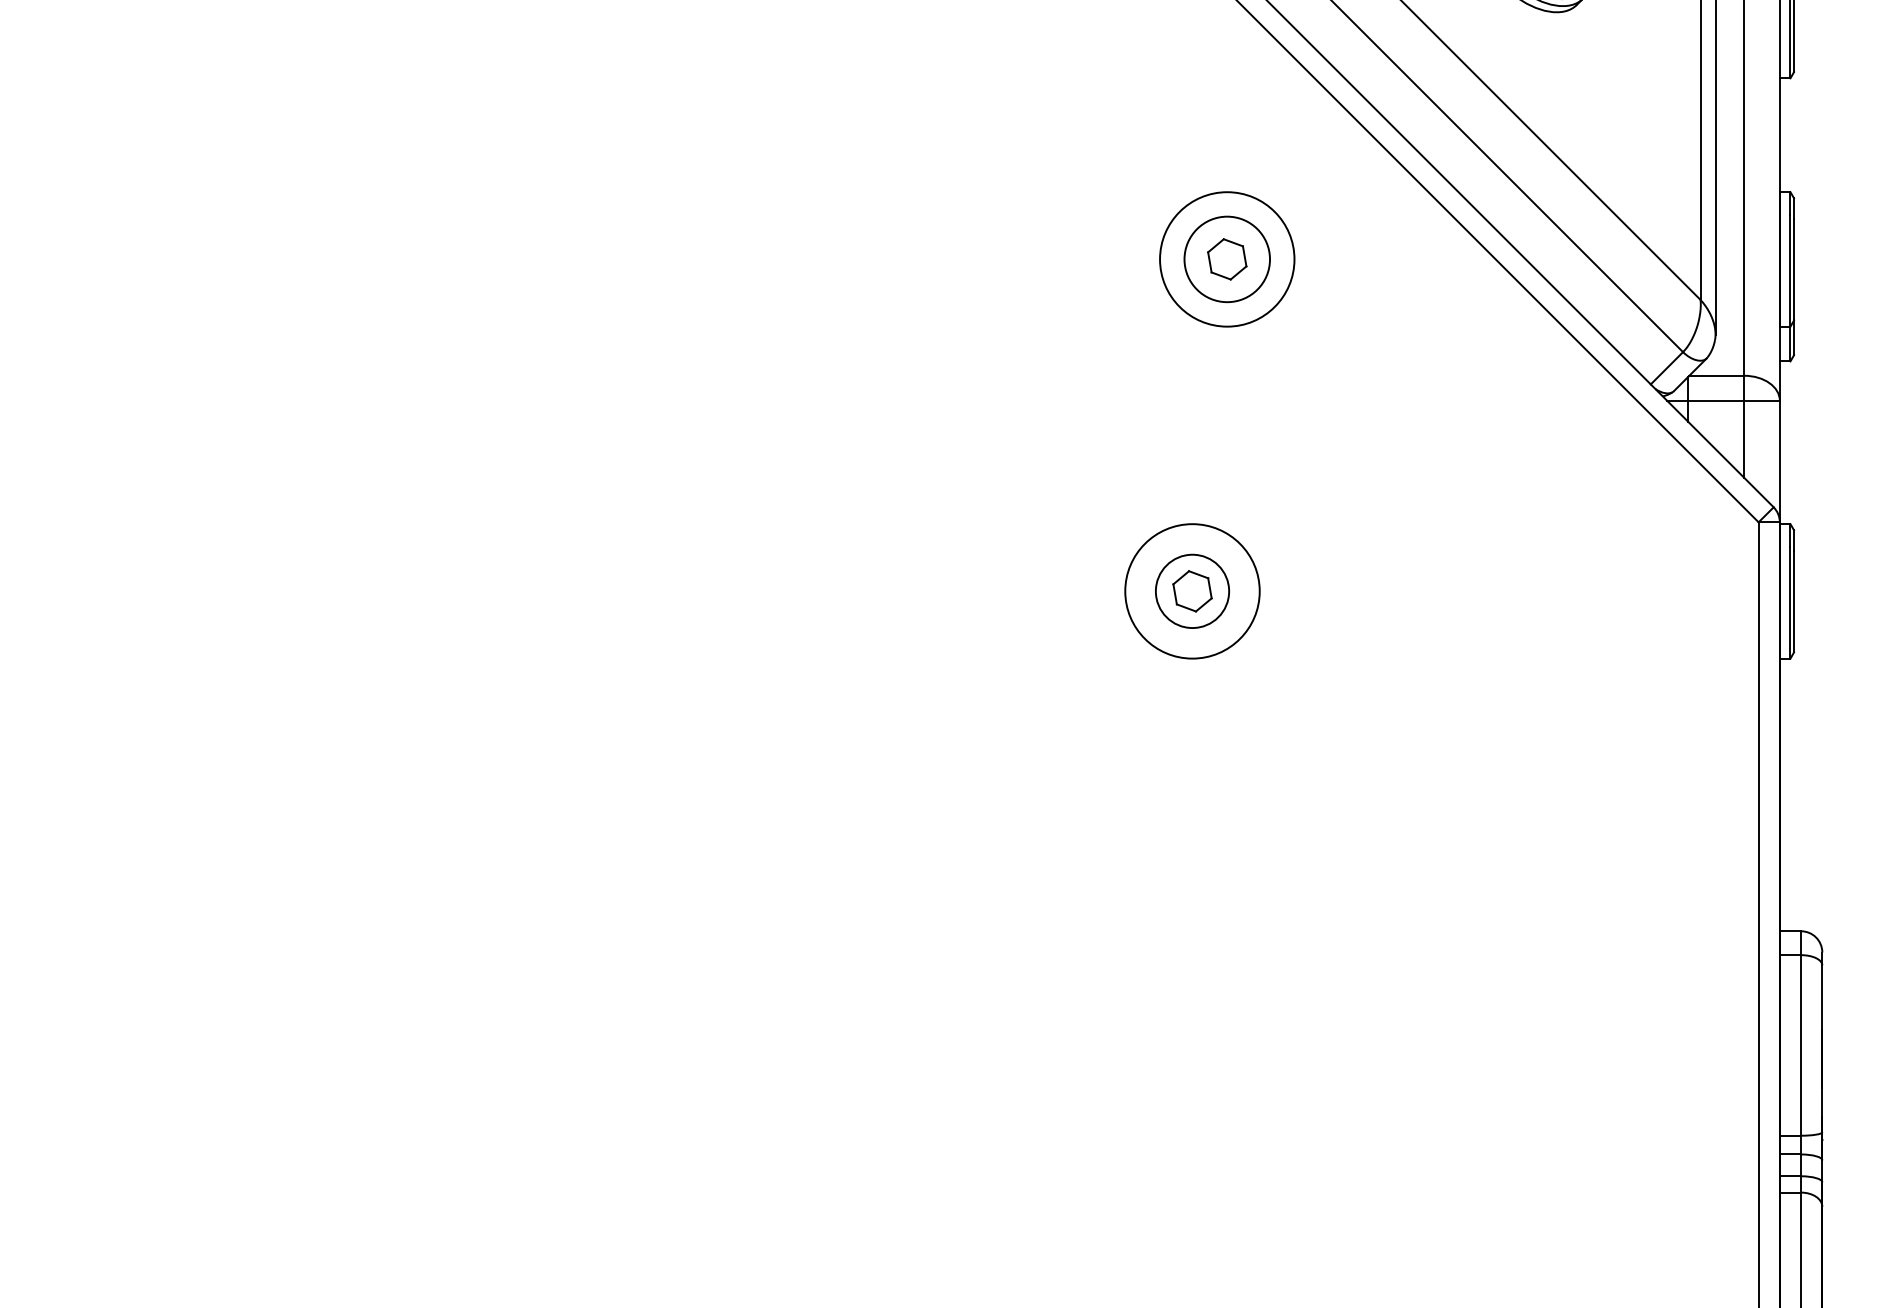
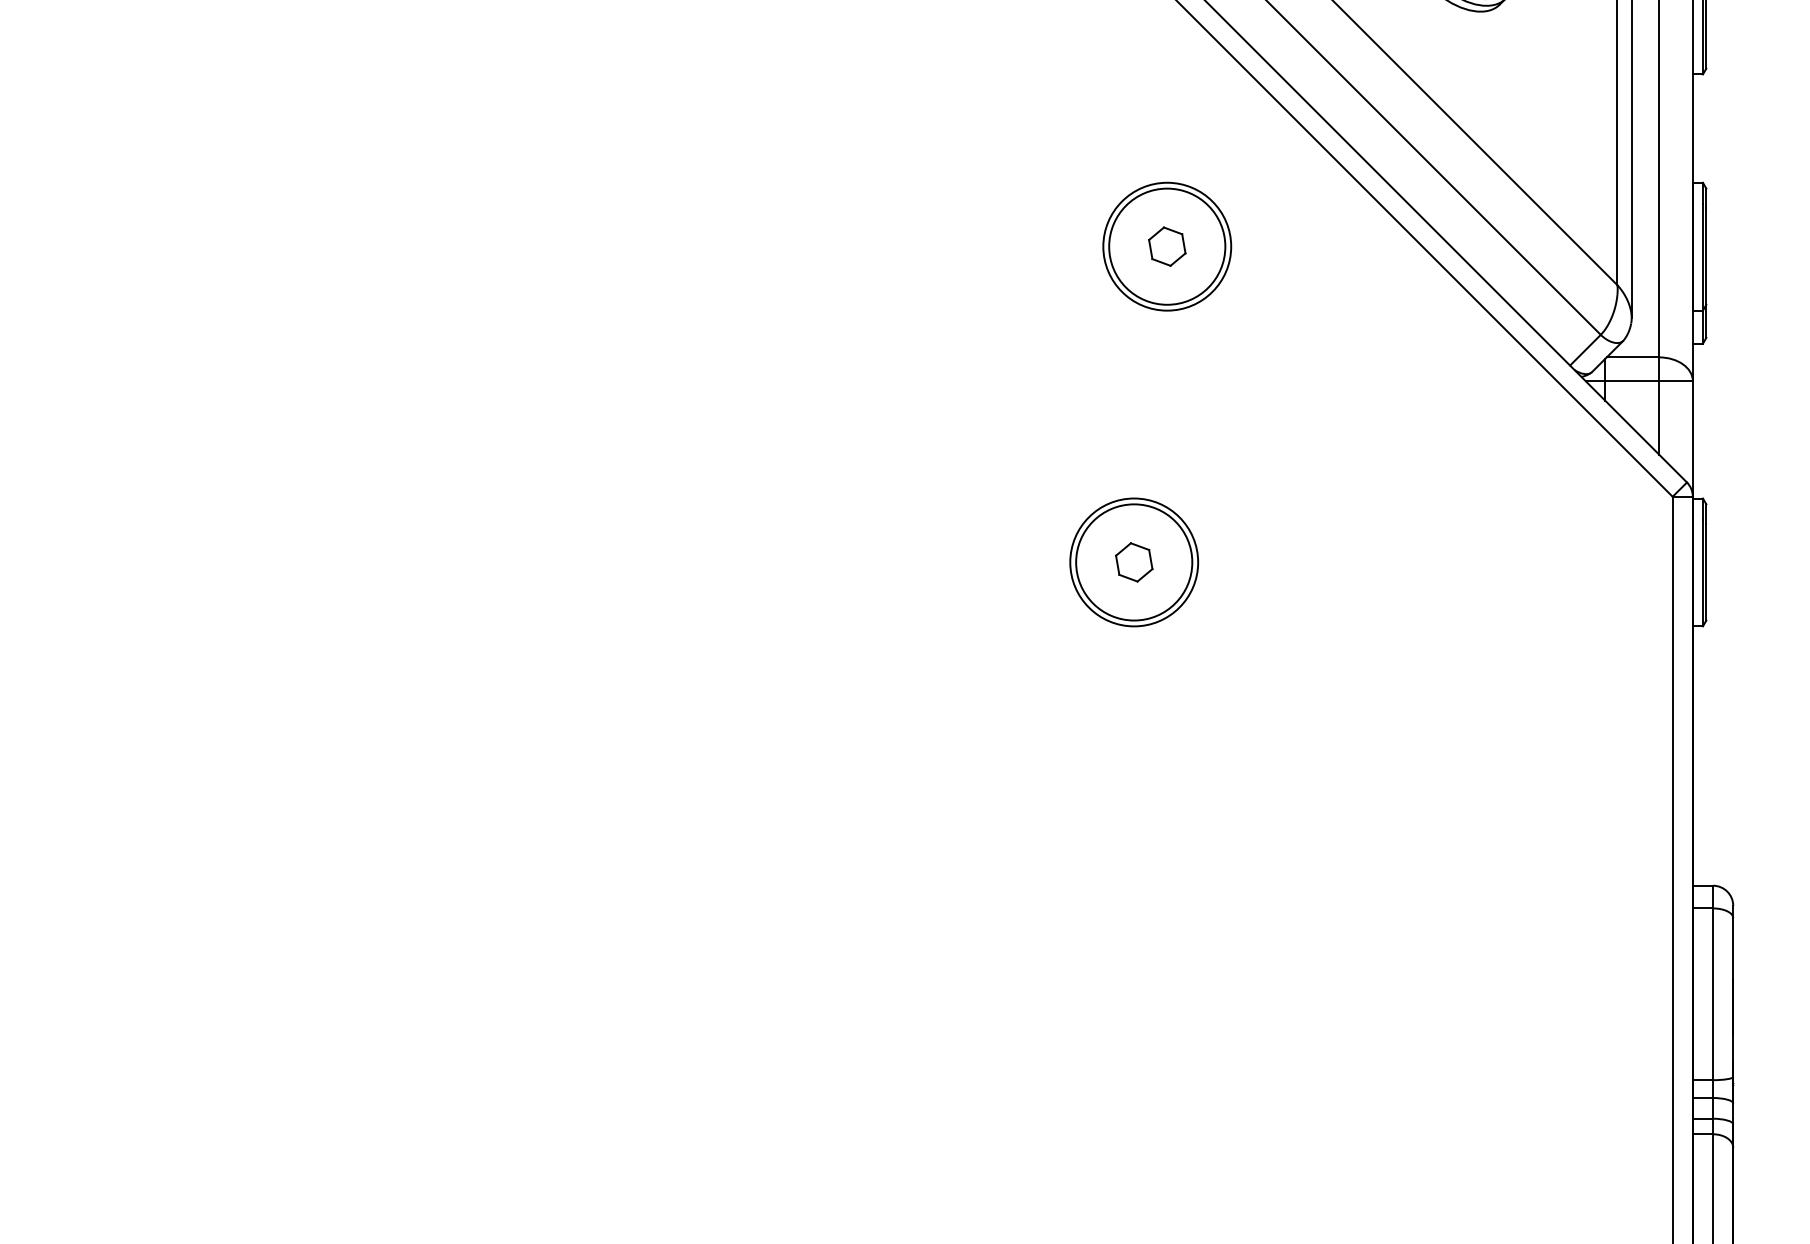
circle: (1227, 259) -> (1167, 246), size x1.43
circle: (1192, 591) -> (1134, 562), size x1.67

